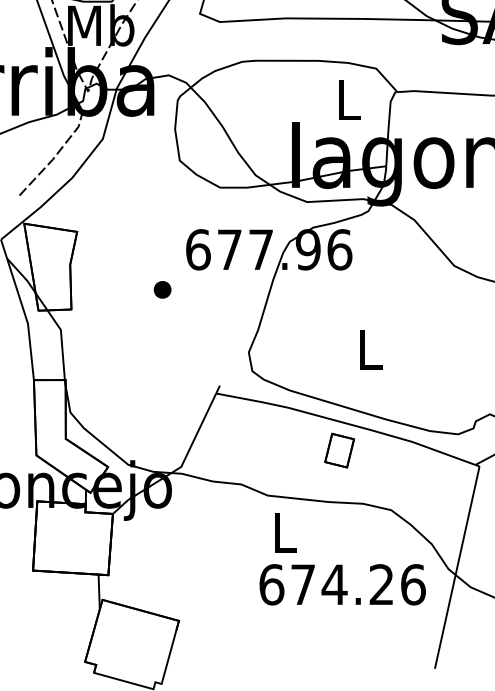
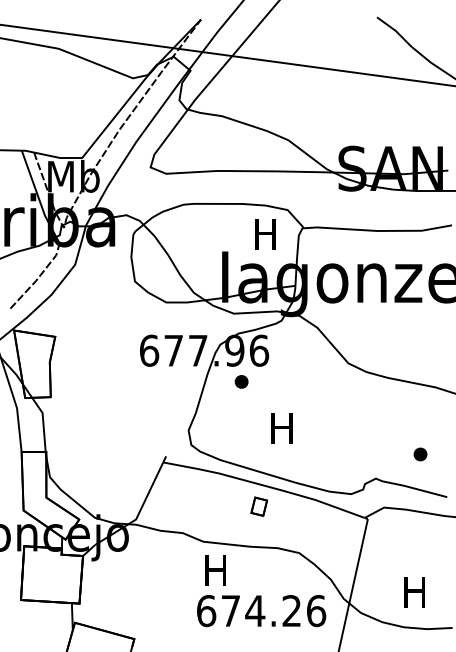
text: (347, 100) -> (265, 234), L -> H
part: (162, 289) -> (241, 381), moved
text: (368, 349) -> (281, 428), L -> H
part: (340, 450) -> (259, 506), size x0.7
text: (283, 532) -> (215, 570), L -> H

